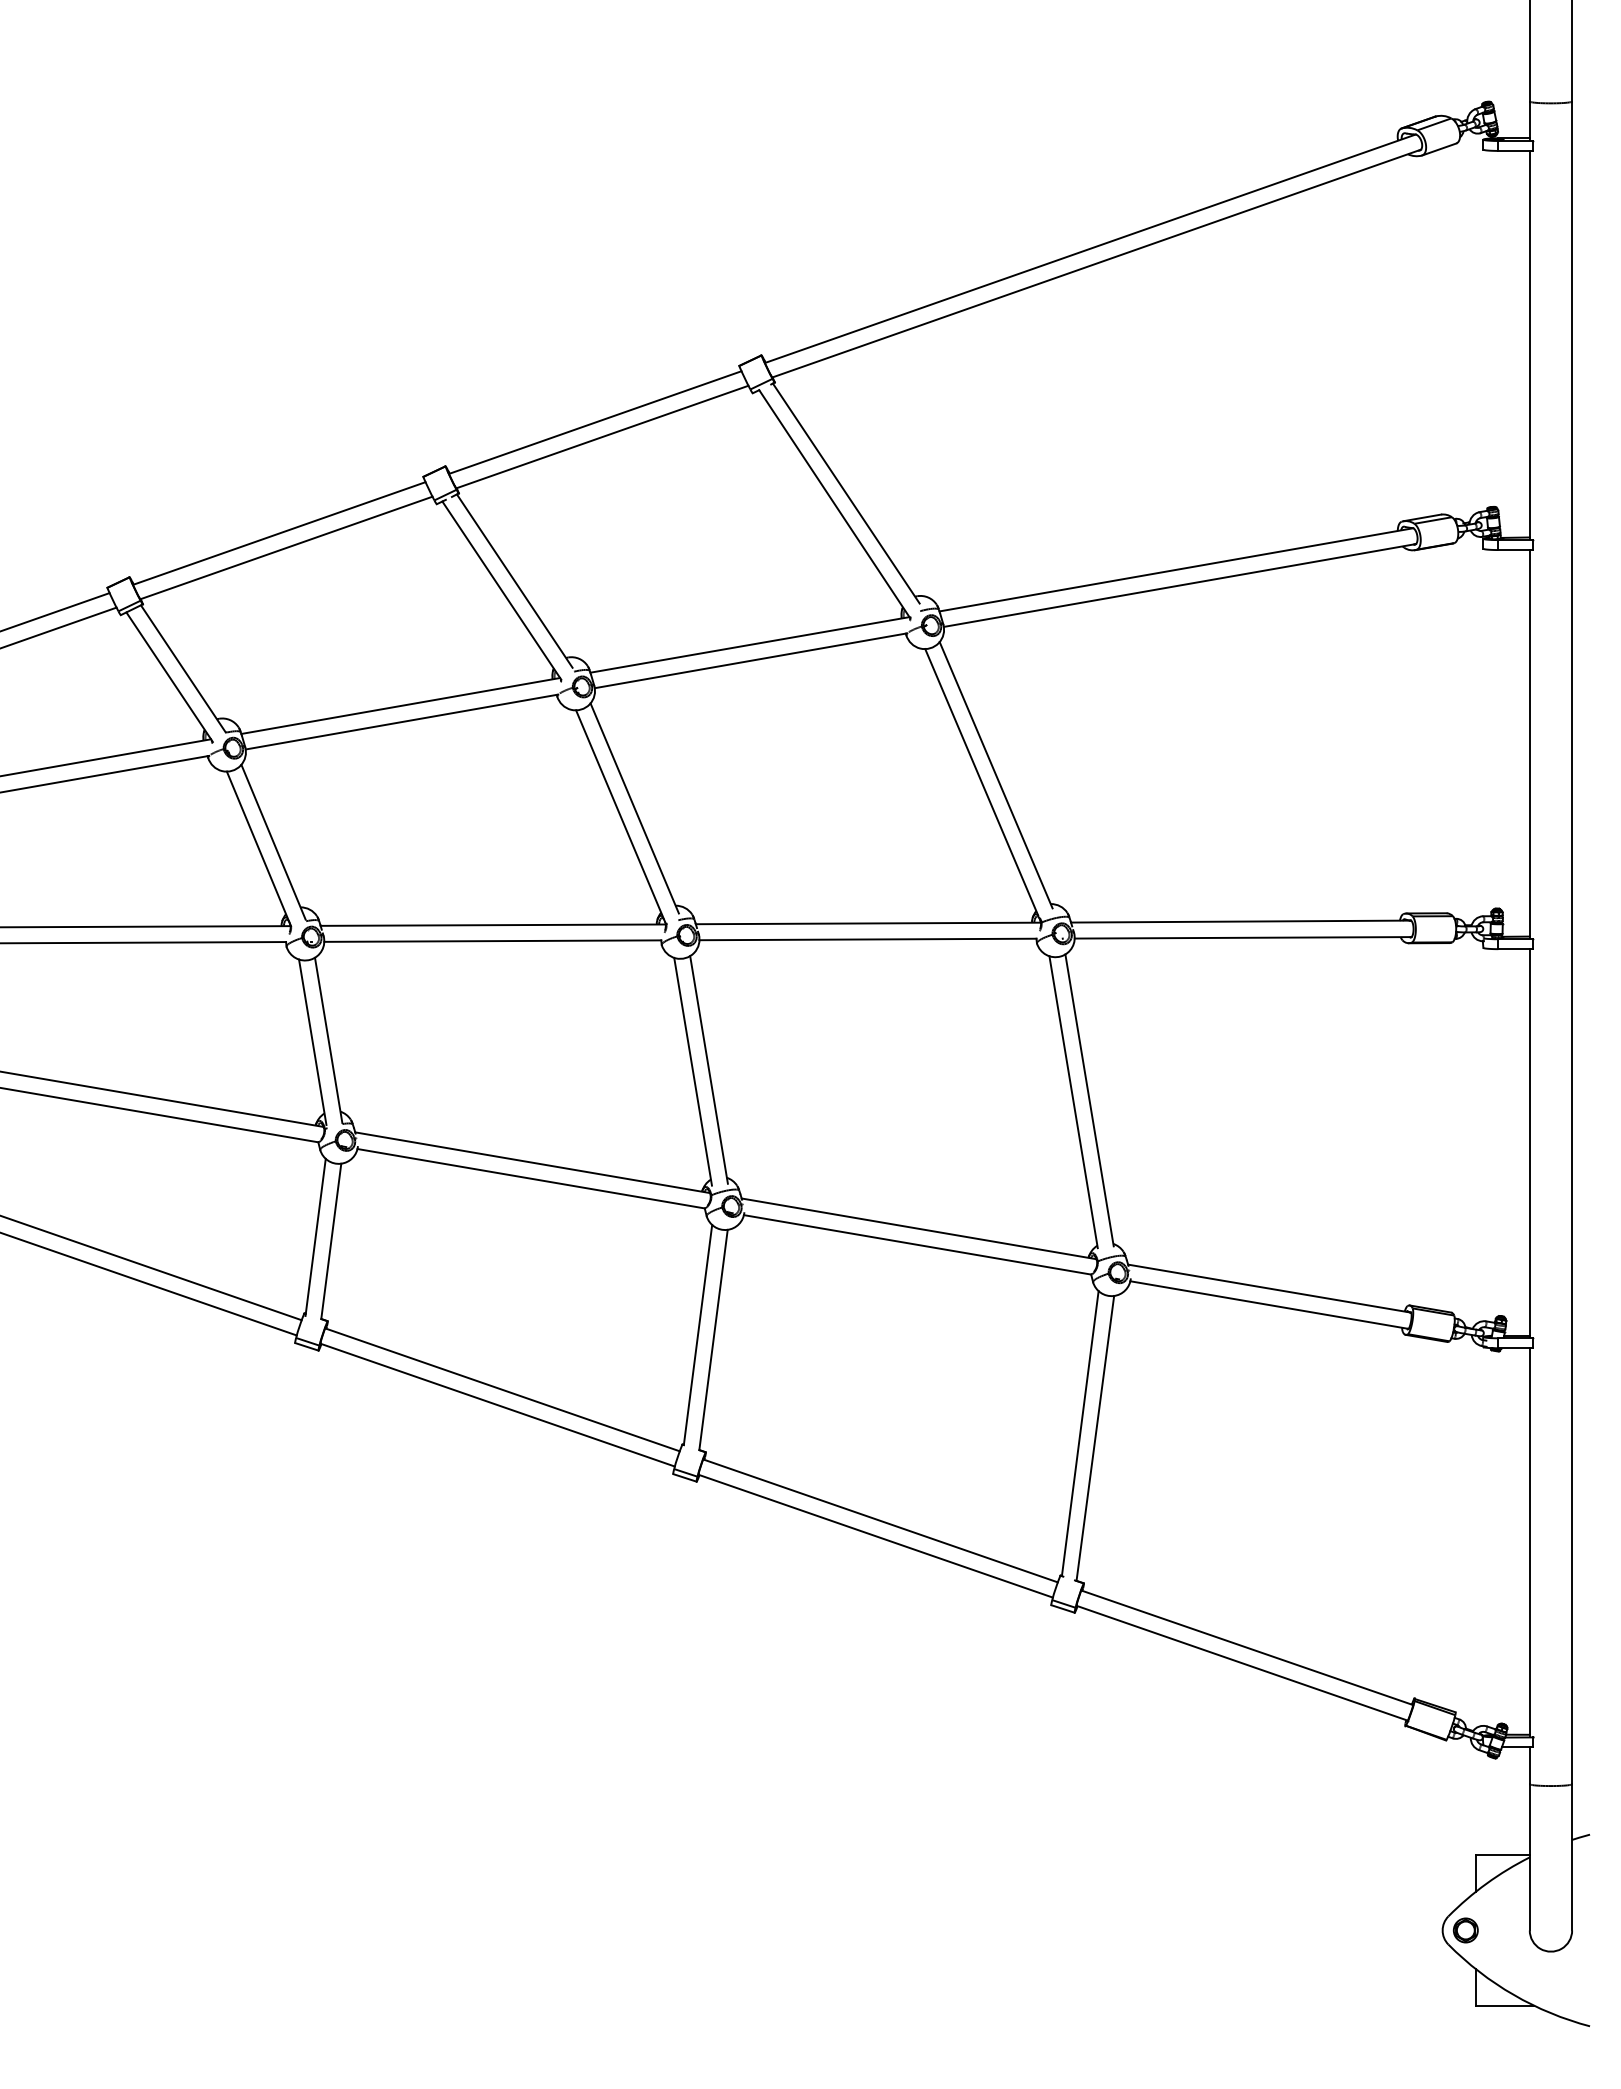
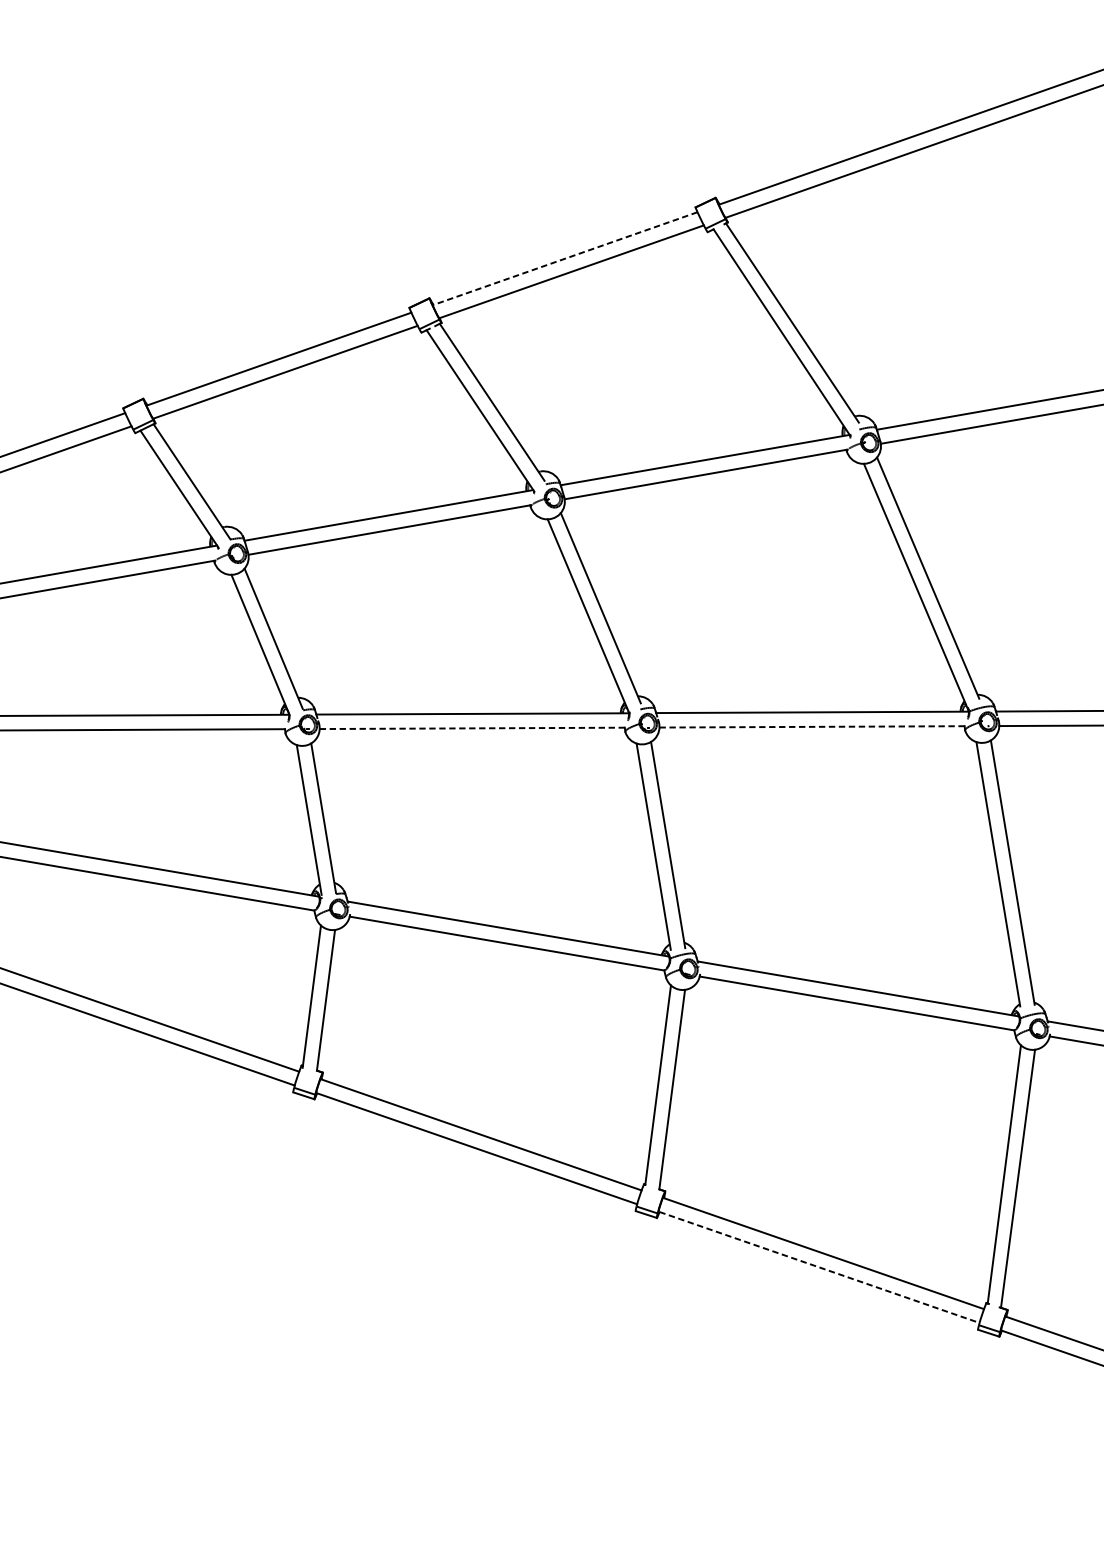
line: (595, 422) -> (565, 258), solid -> dashed
line: (868, 939) -> (812, 726), solid -> dashed
line: (493, 941) -> (472, 728), solid -> dashed
line: (876, 1536) -> (819, 1267), solid -> dashed

